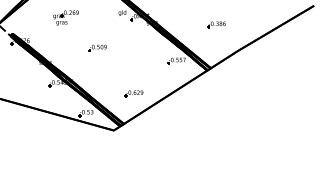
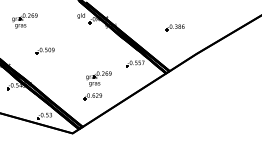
part: (97, 47) -> (45, 50), moved
part: (139, 75) -> (98, 78), added

